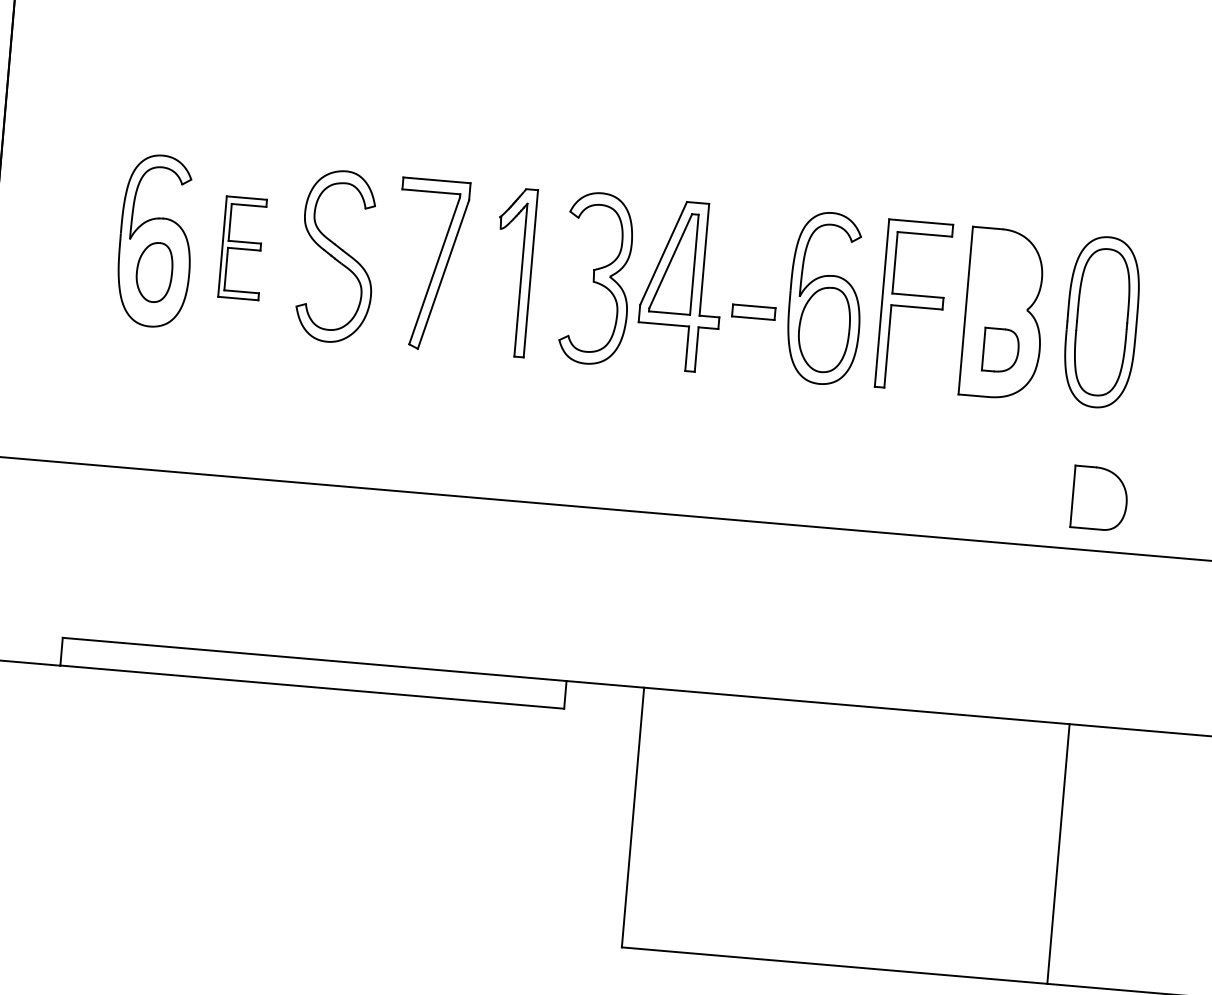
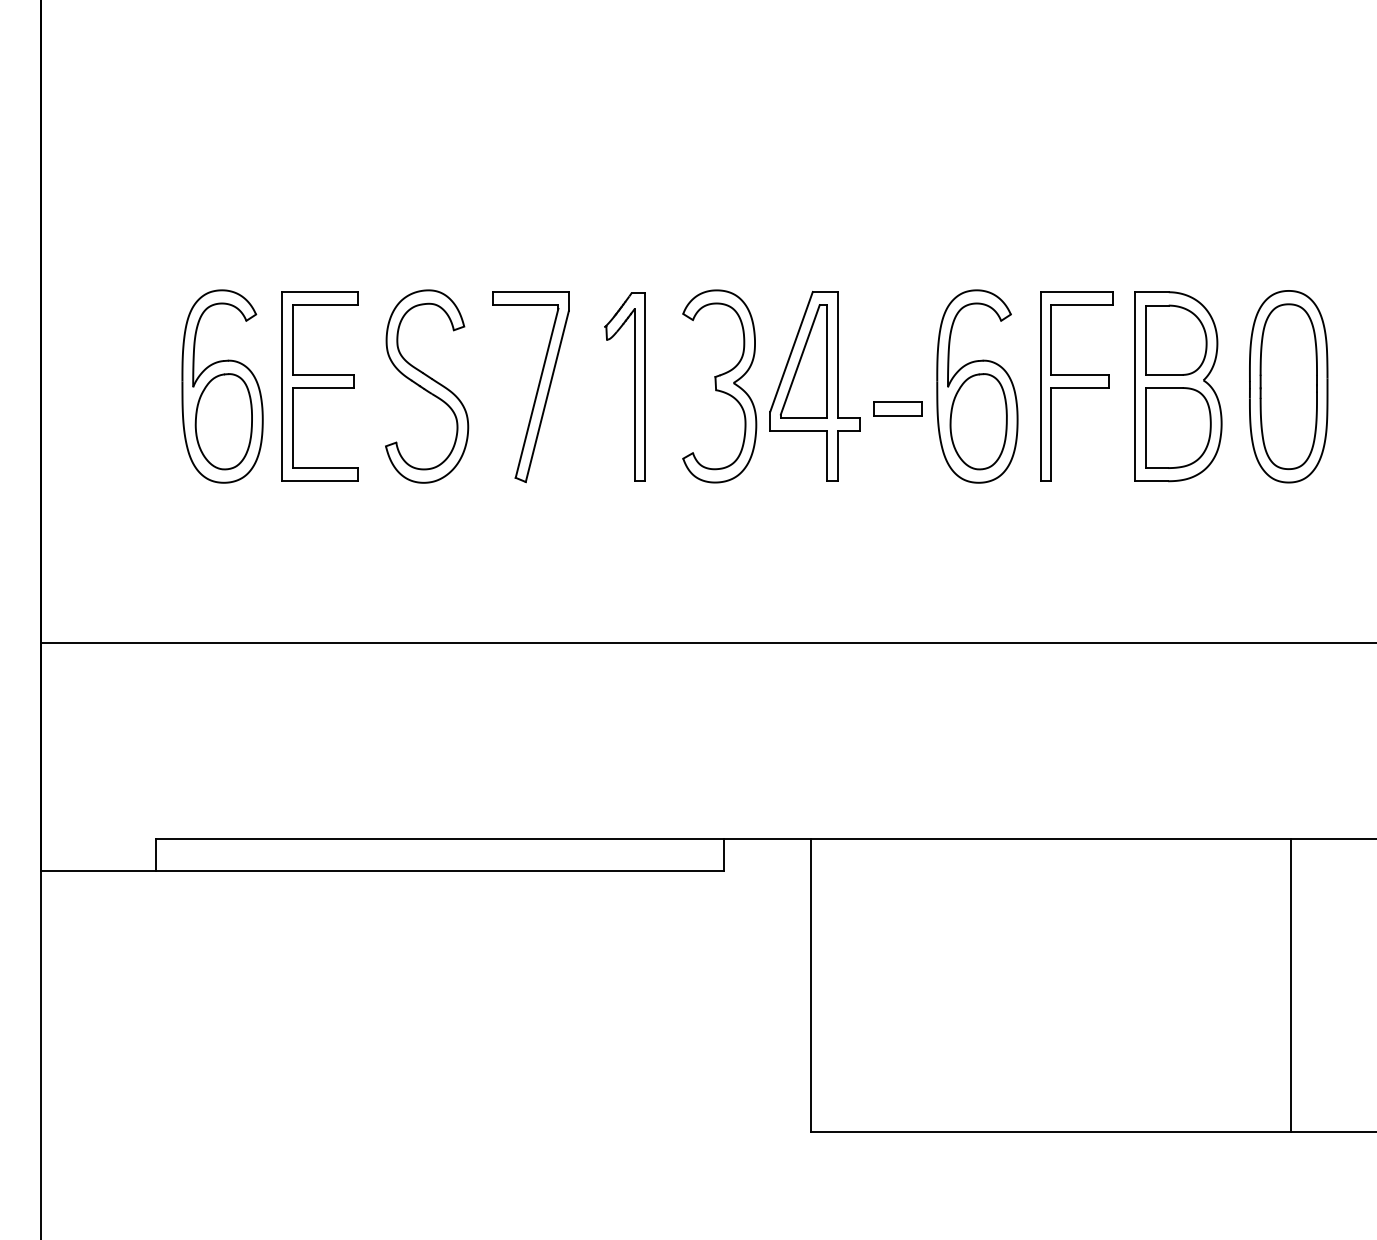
part: (242, 248) -> (319, 386), size x1.67
part: (154, 272) -> (223, 421), size x1.43
part: (1001, 350) -> (1178, 427), size x1.67
part: (1100, 498) -> (1176, 339), moved

